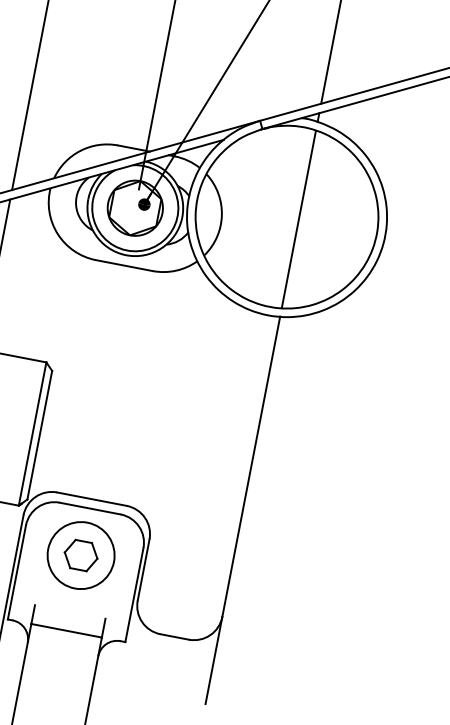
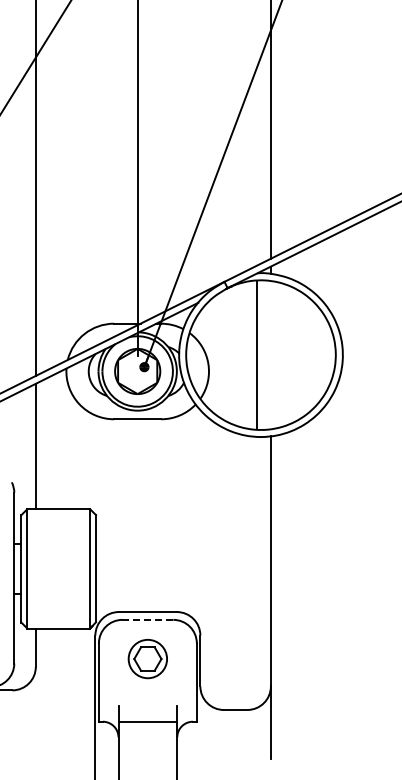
line: (298, 219) -> (256, 355), moved
line: (89, 508) -> (147, 619), solid -> dashed
circle: (80, 554) -> (147, 658), size x0.7

